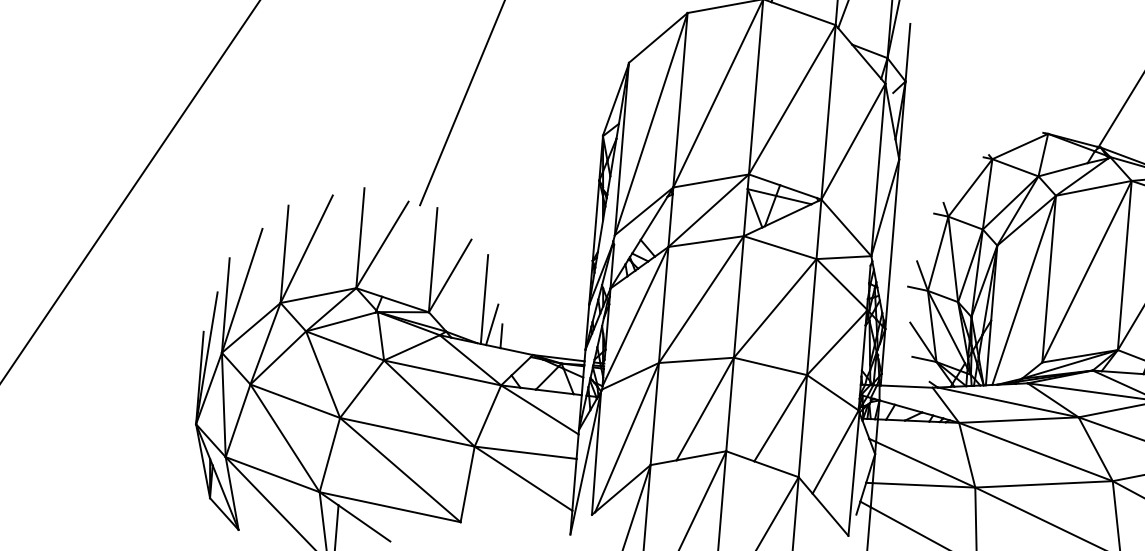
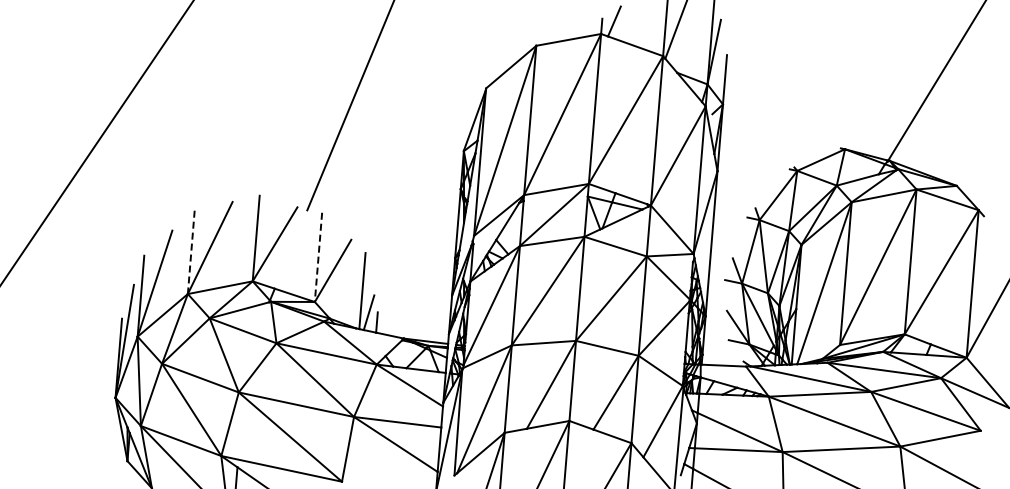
line: (284, 254) -> (191, 252), solid -> dashed
line: (433, 260) -> (318, 257), solid -> dashed

